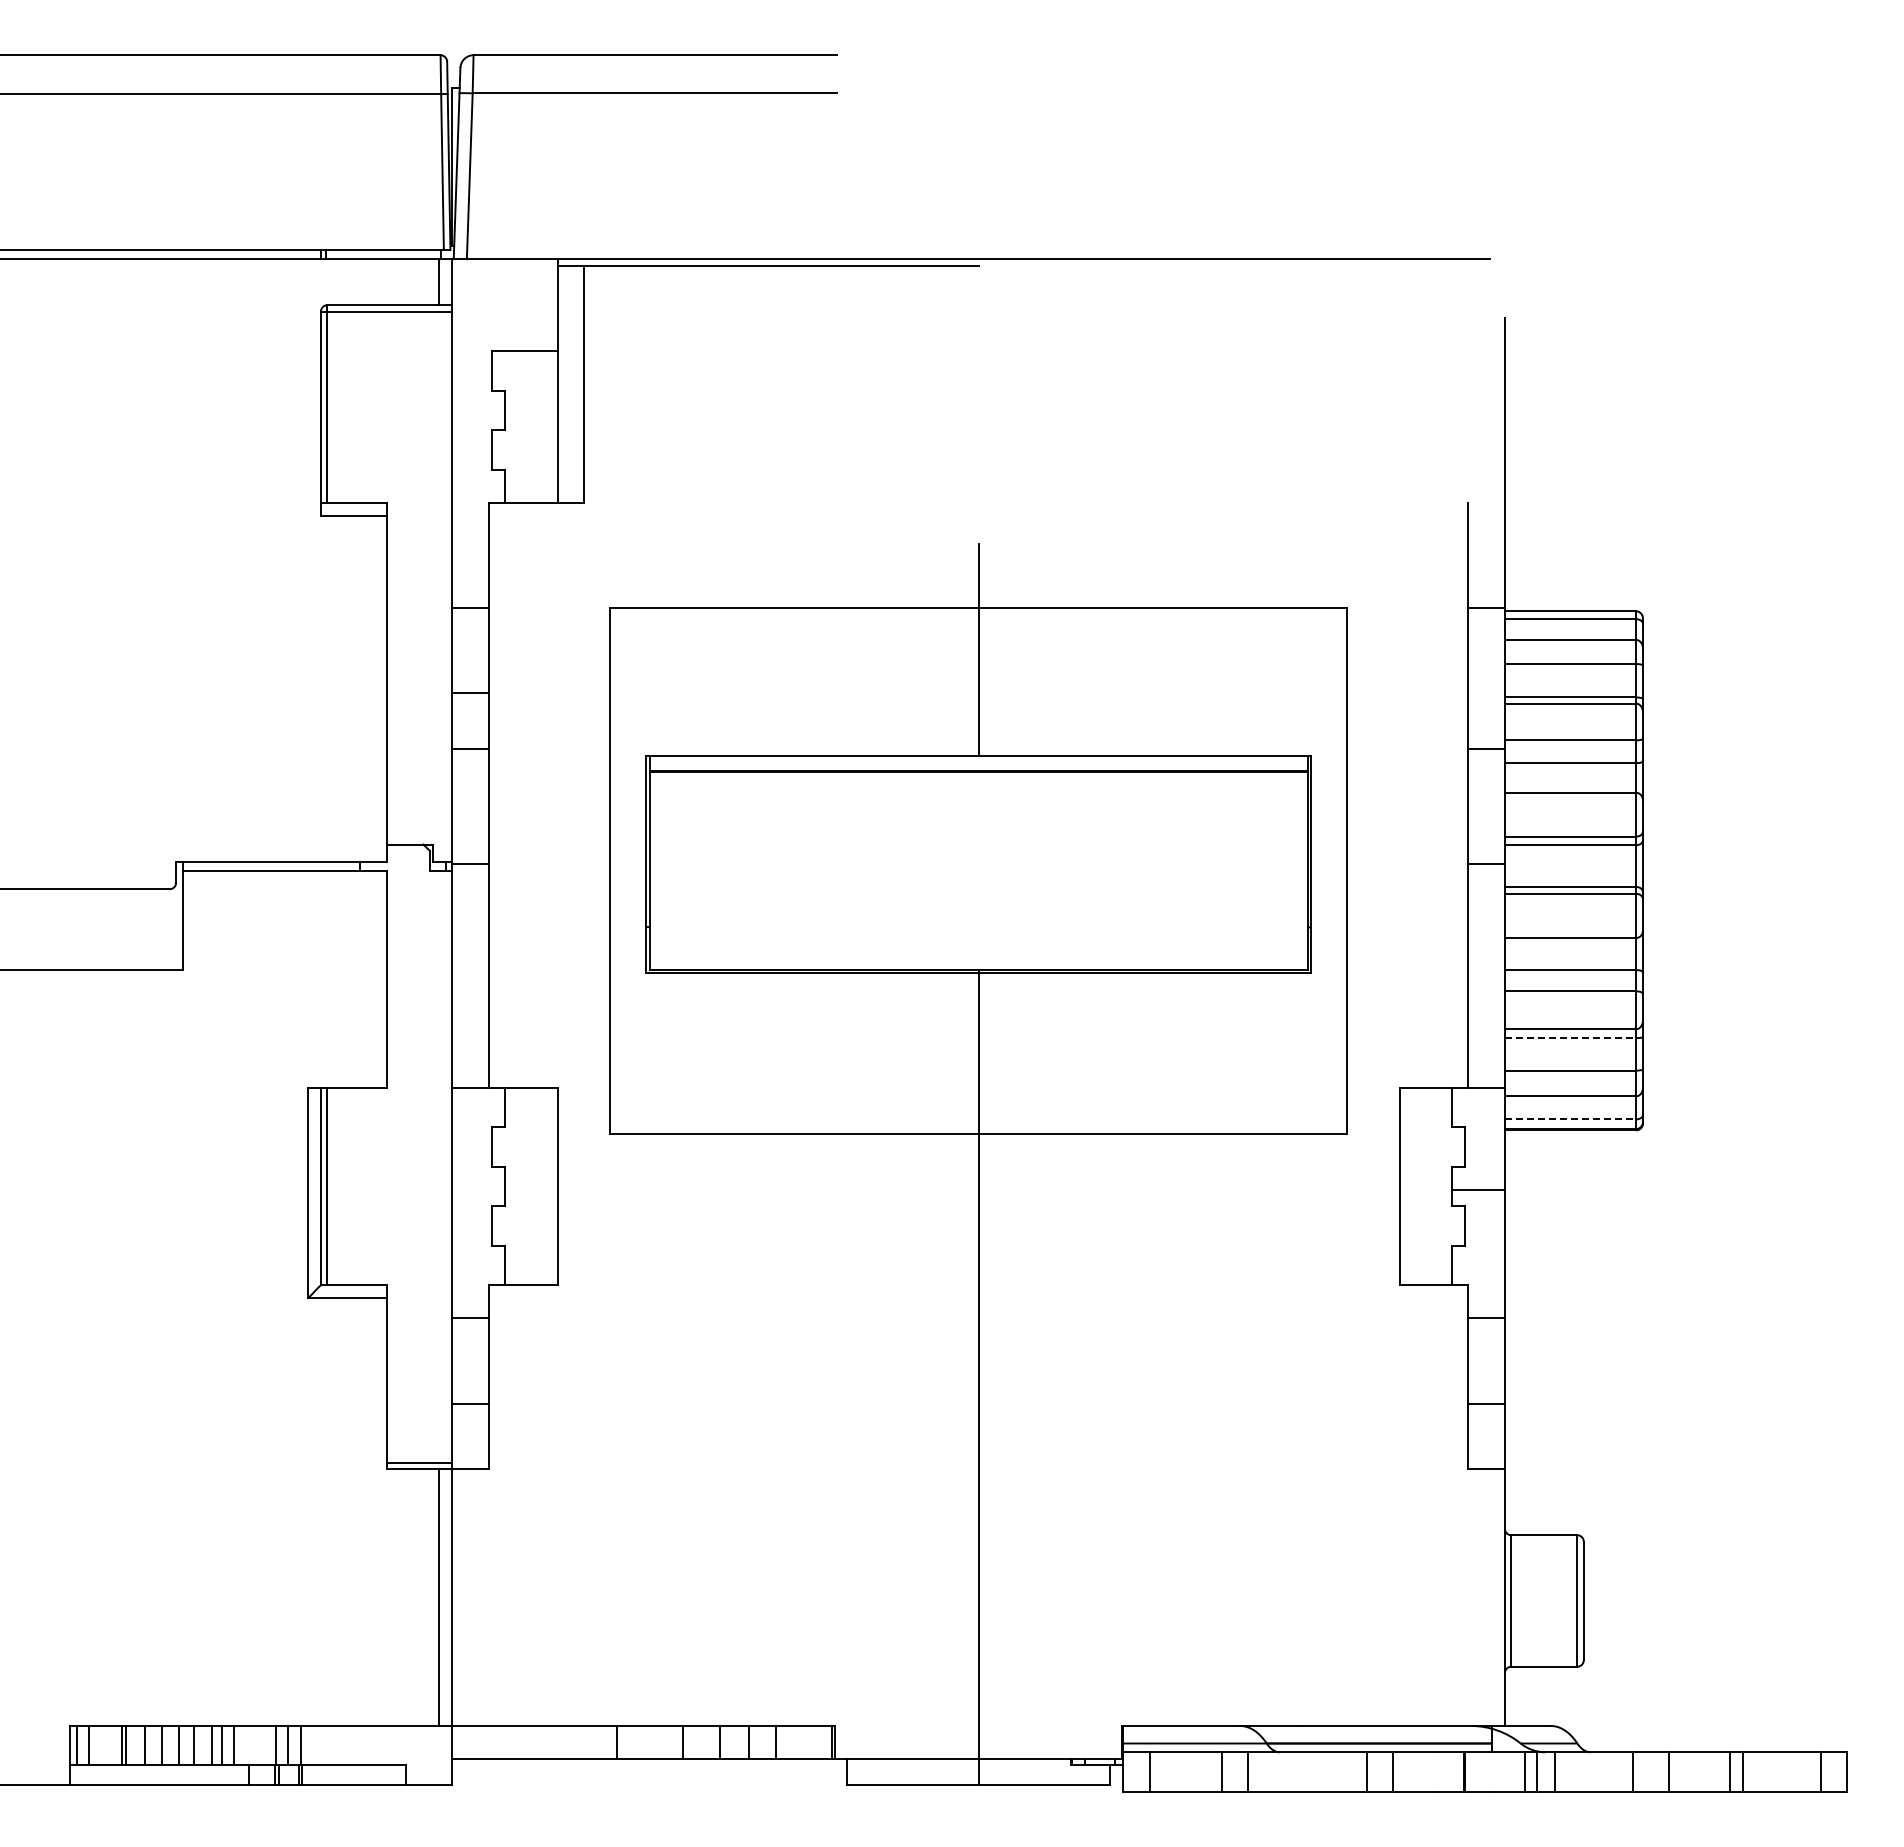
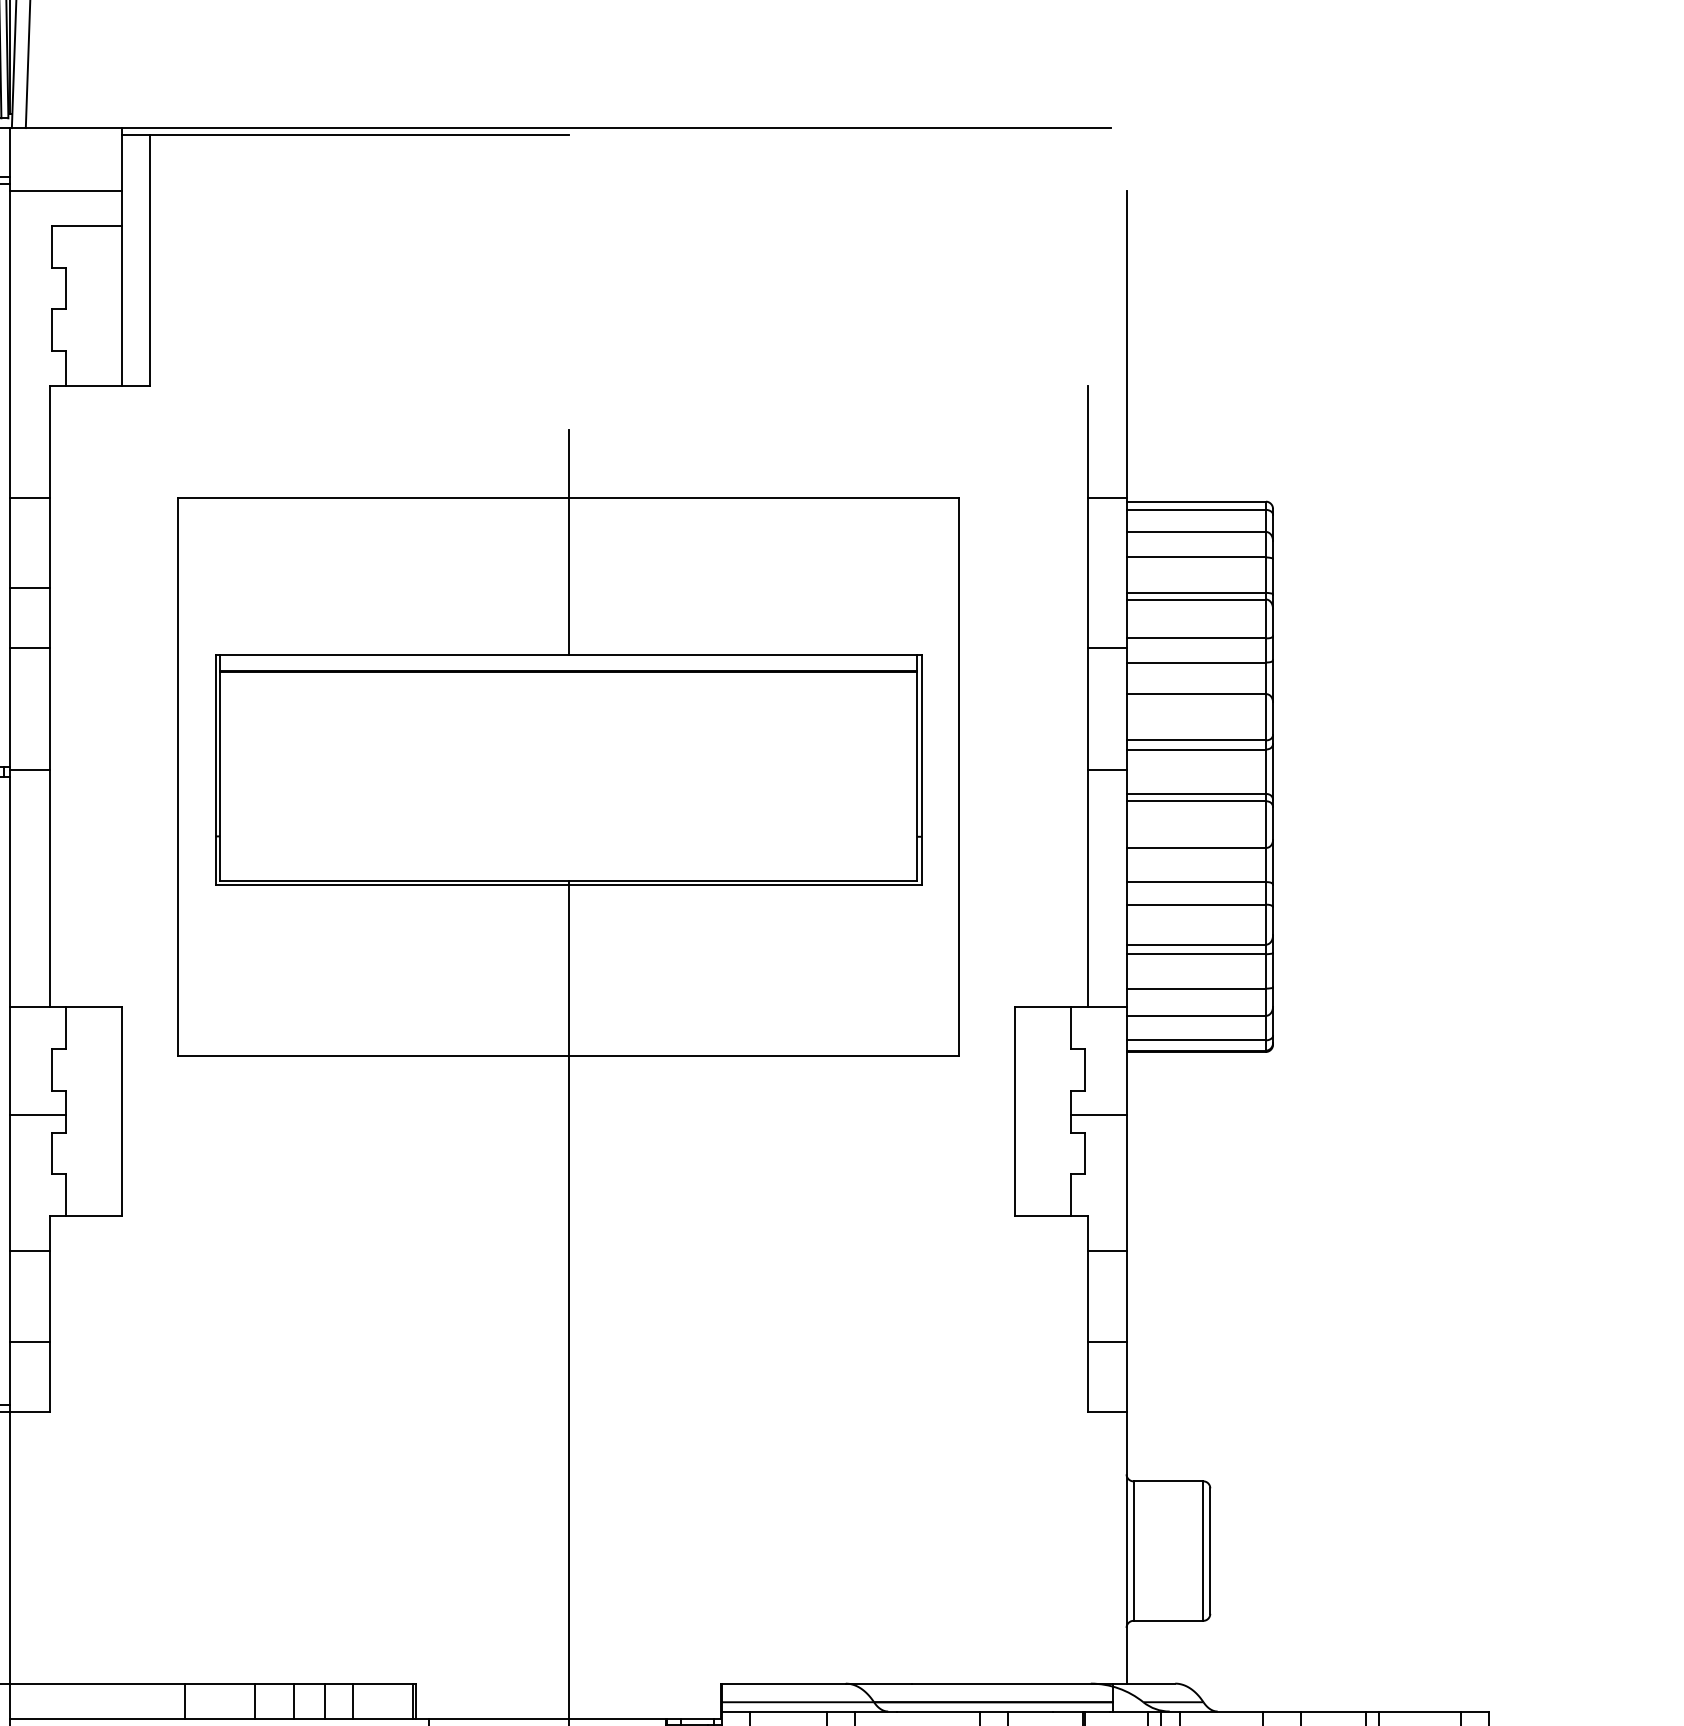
line: (504, 318) -> (65, 191), added
line: (1570, 1038) -> (1196, 954), dashed -> solid
line: (1570, 1119) -> (1196, 1040), dashed -> solid
line: (478, 1189) -> (38, 1114), added

